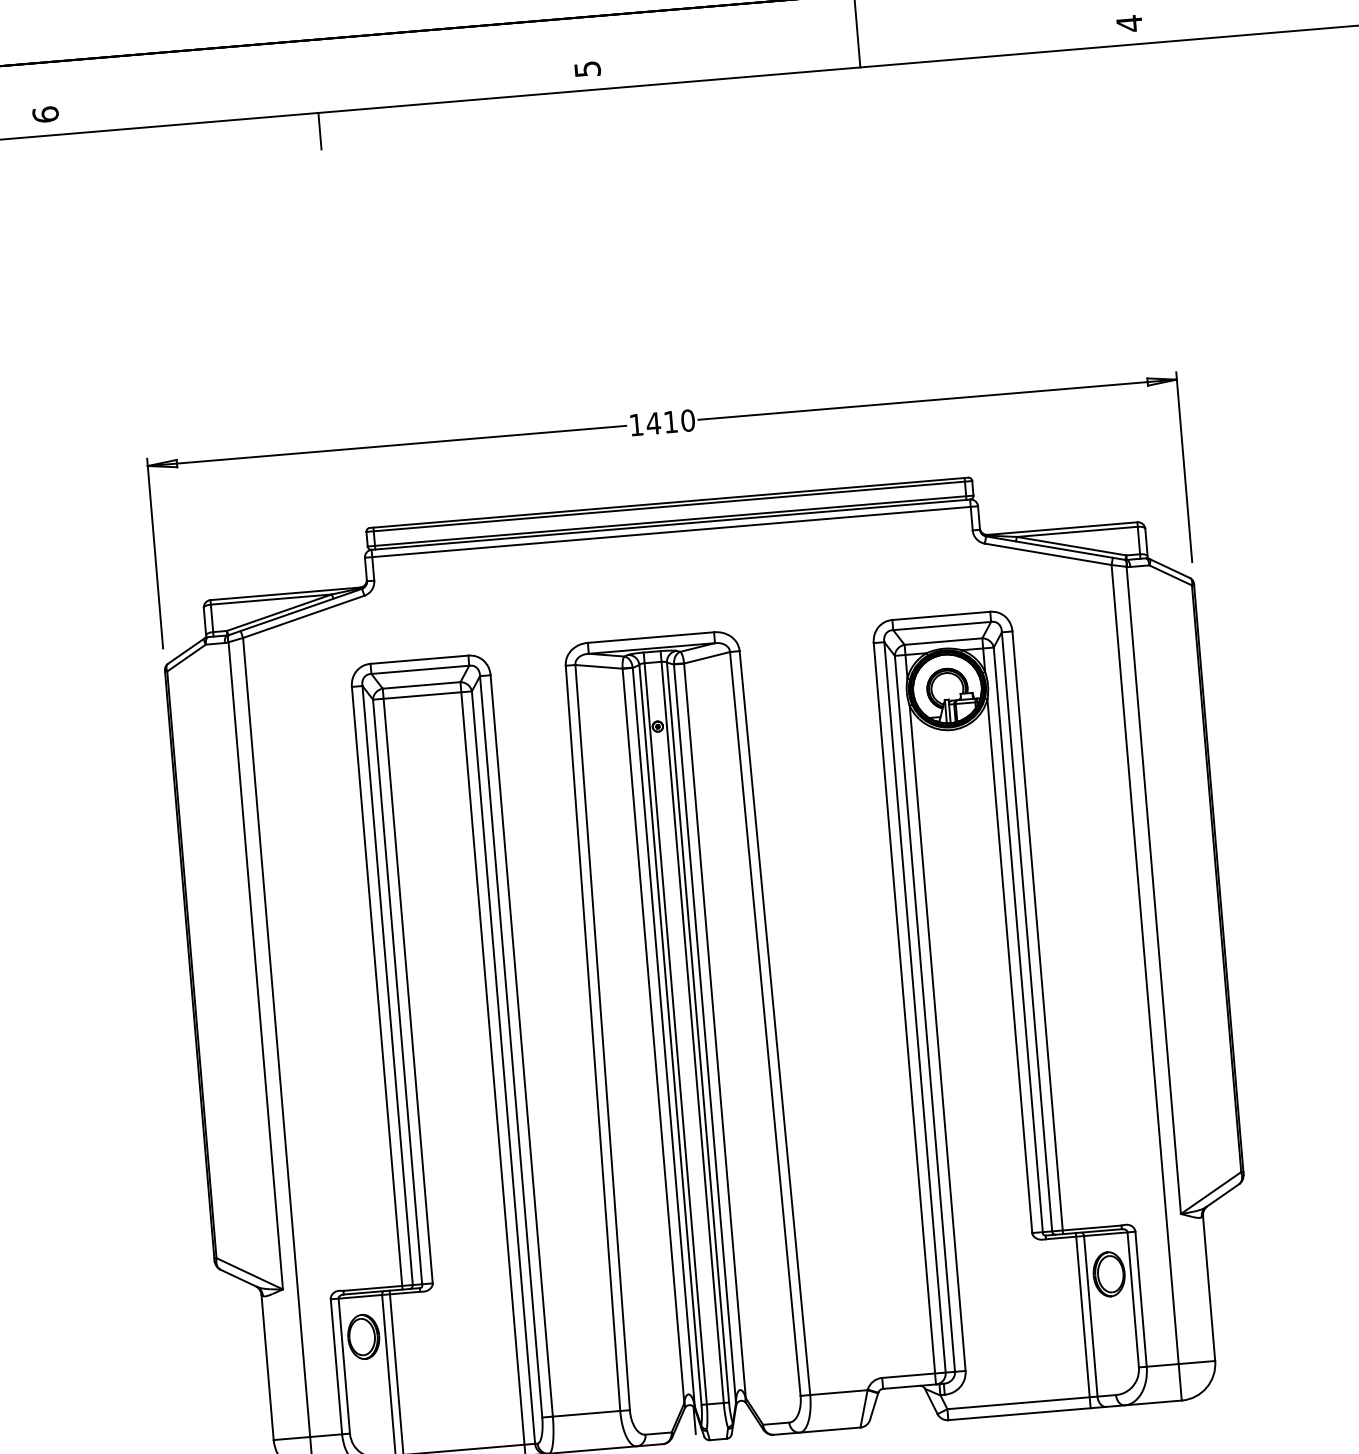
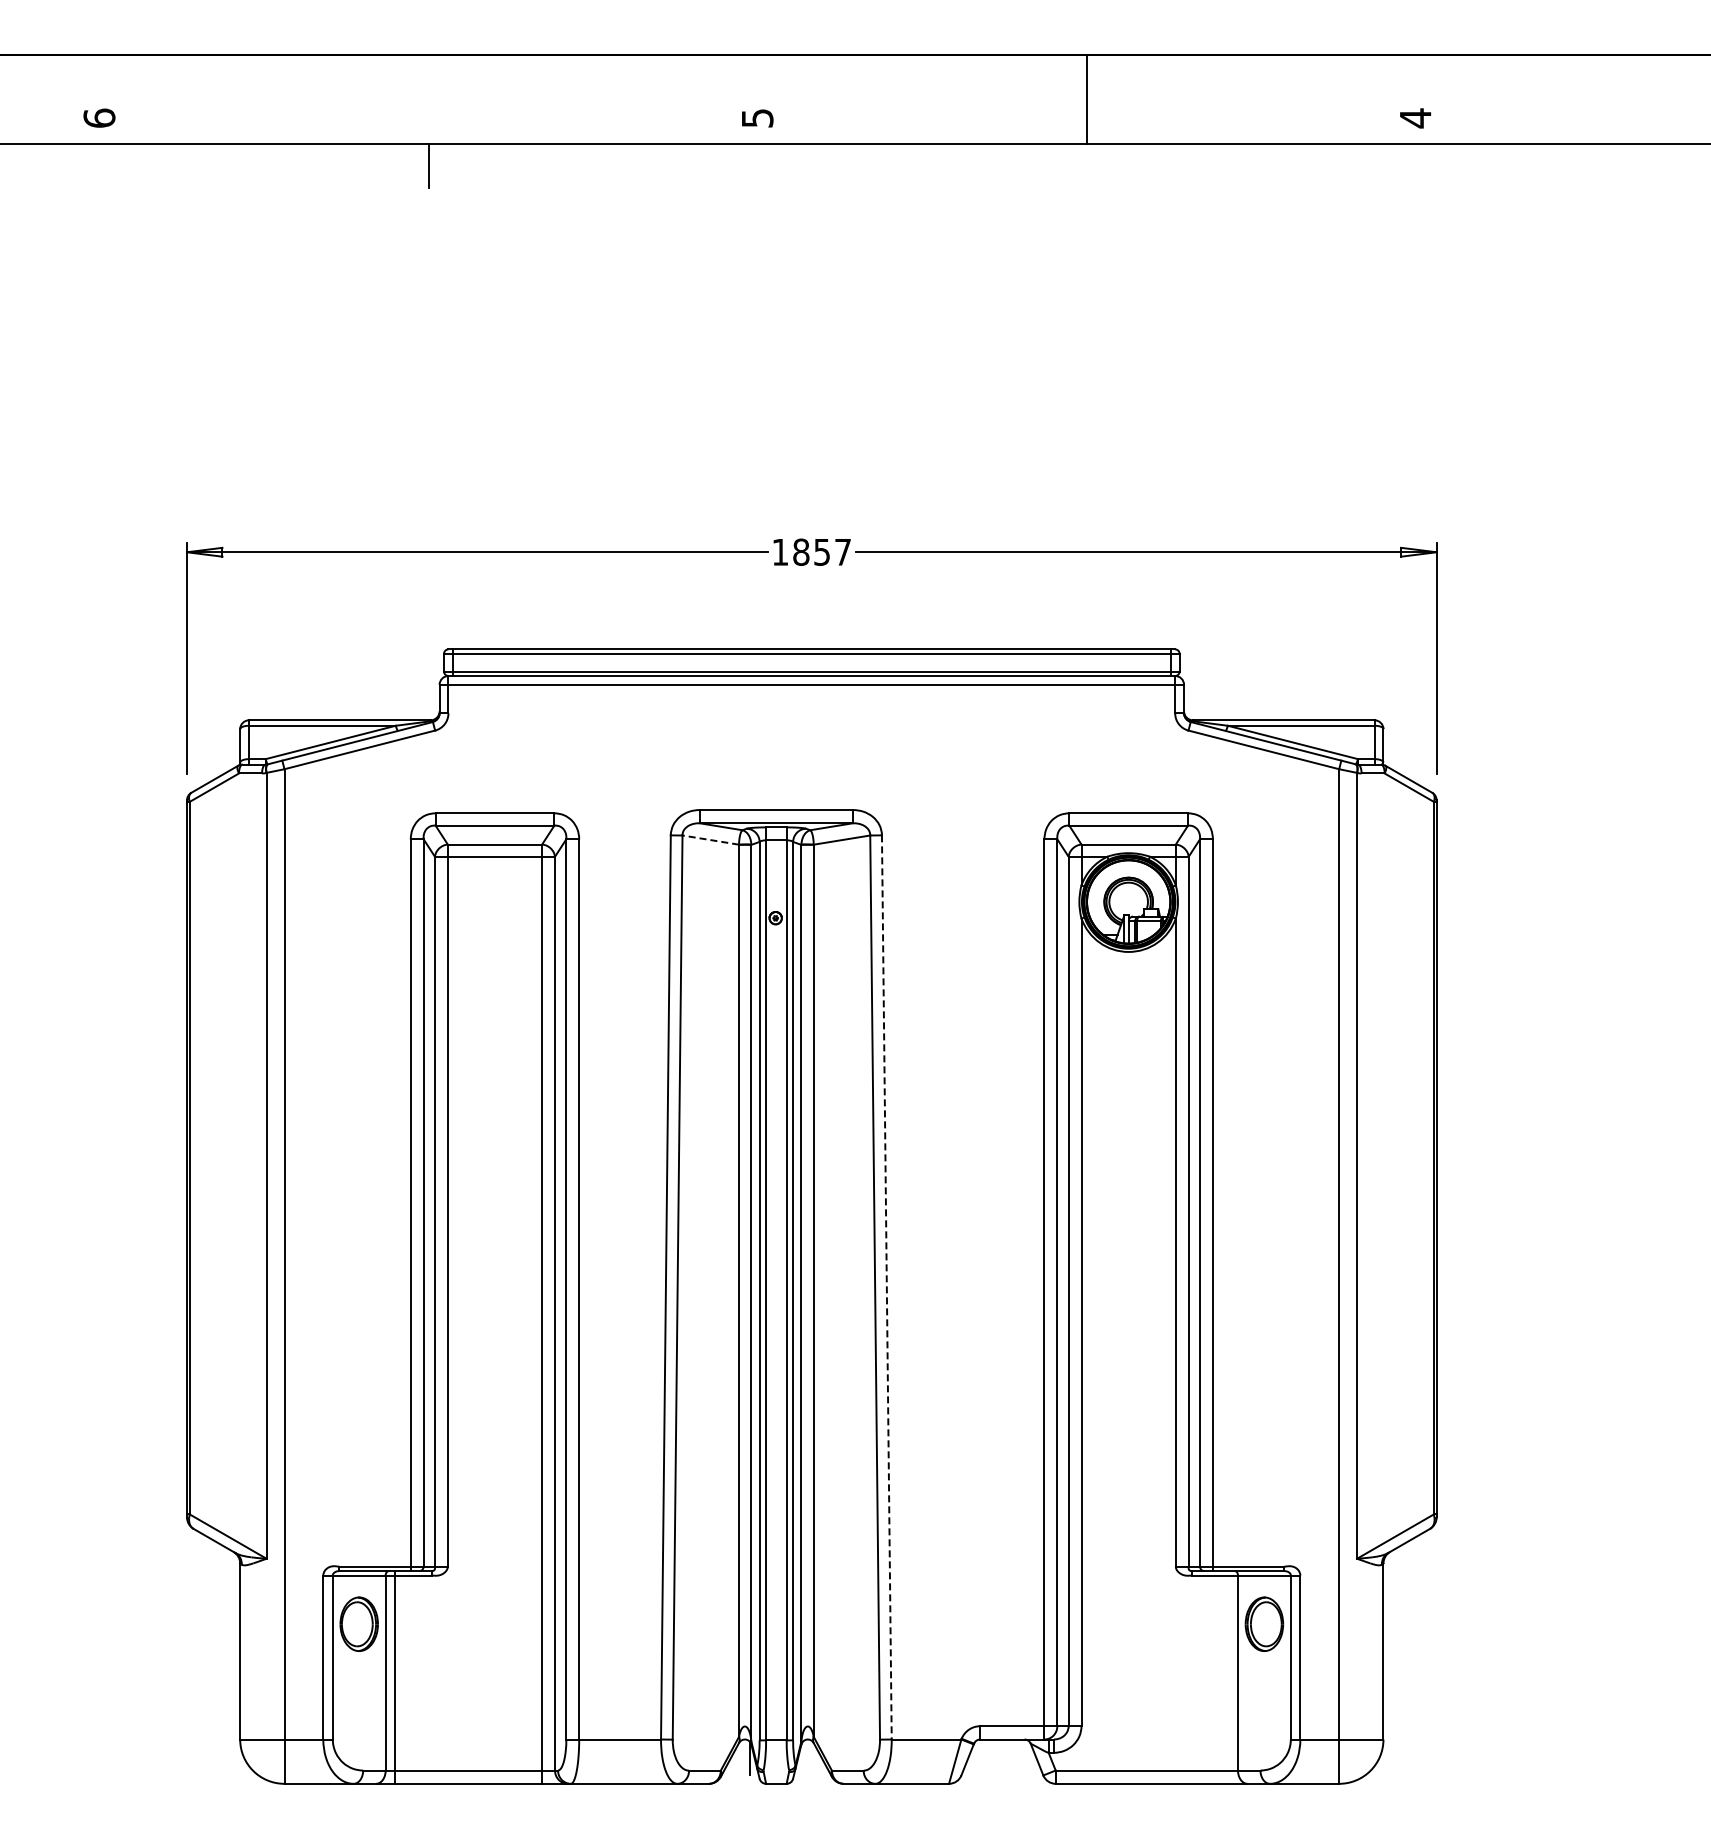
text: (670, 421) -> (821, 551), 1410 -> 1857
line: (598, 667) -> (710, 840), solid -> dashed
line: (774, 1023) -> (886, 1287), solid -> dashed
line: (1083, 1320) -> (1228, 1677), removed

